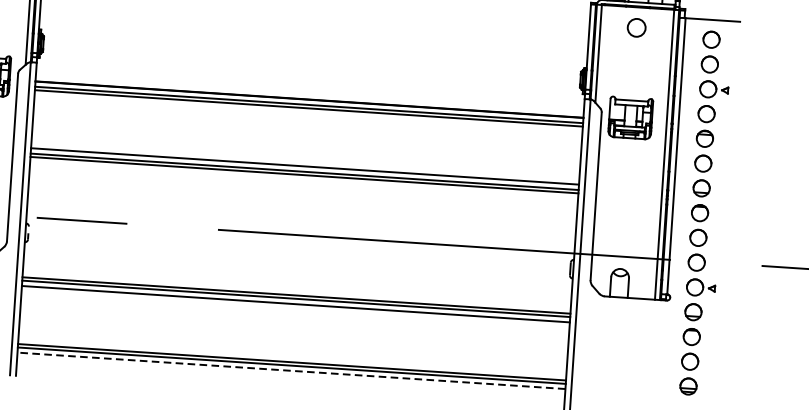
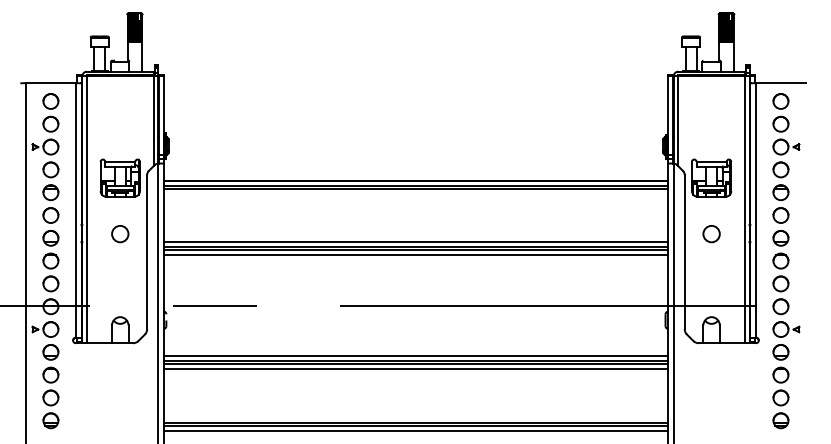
circle: (636, 28) -> (711, 234), moved
line: (303, 180) -> (415, 255), added
line: (296, 290) -> (415, 356), added
line: (290, 370) -> (415, 430), dashed -> solid

